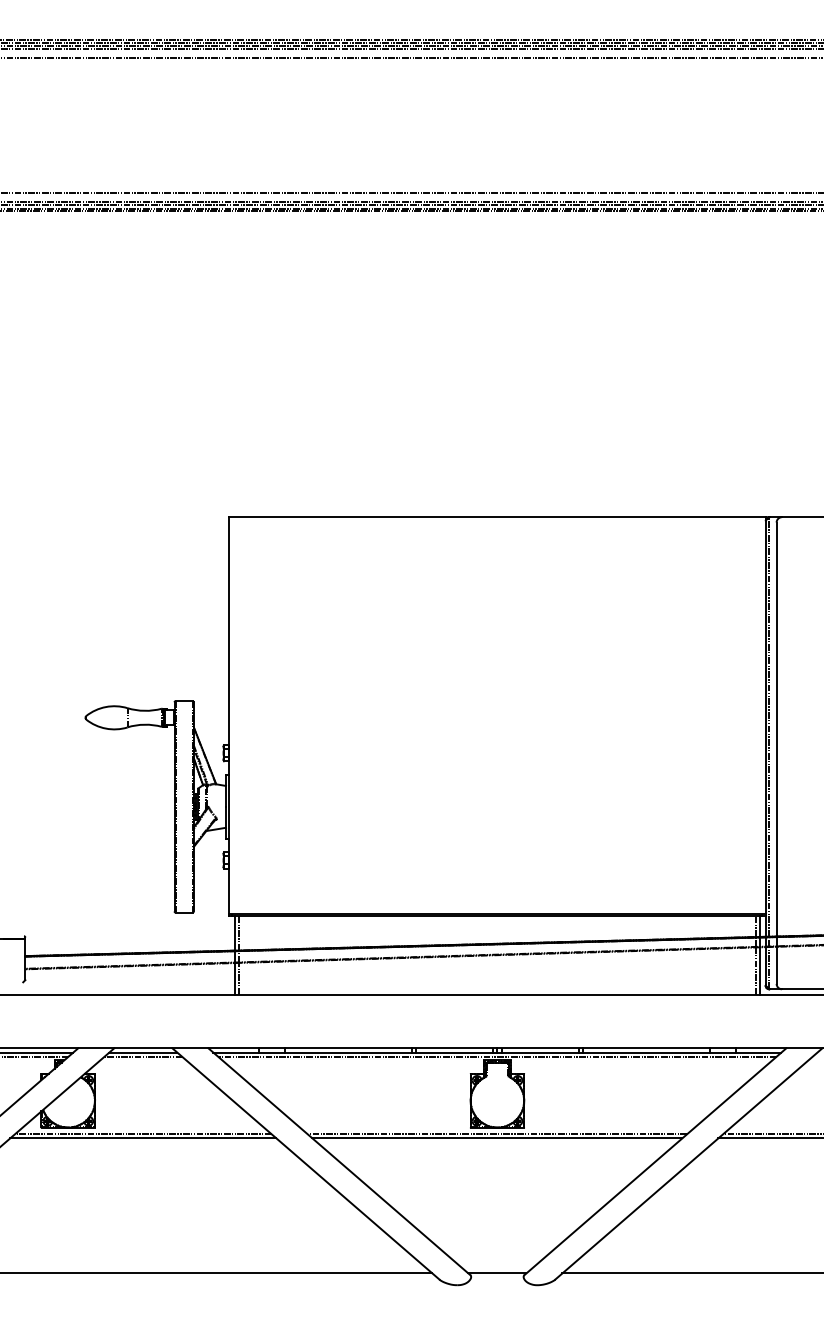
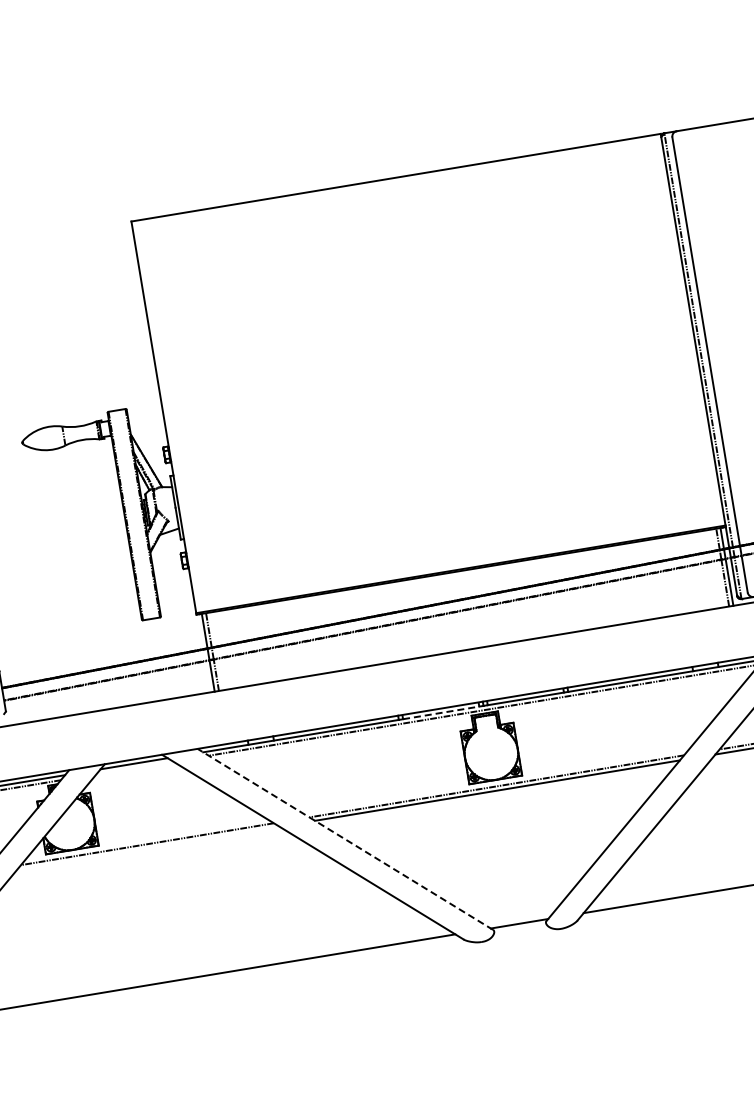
line: (454, 1052) -> (441, 712), solid -> dashed
line: (143, 1056) -> (134, 767), removed
line: (143, 1138) -> (148, 848), removed
line: (338, 1161) -> (344, 839), solid -> dashed

